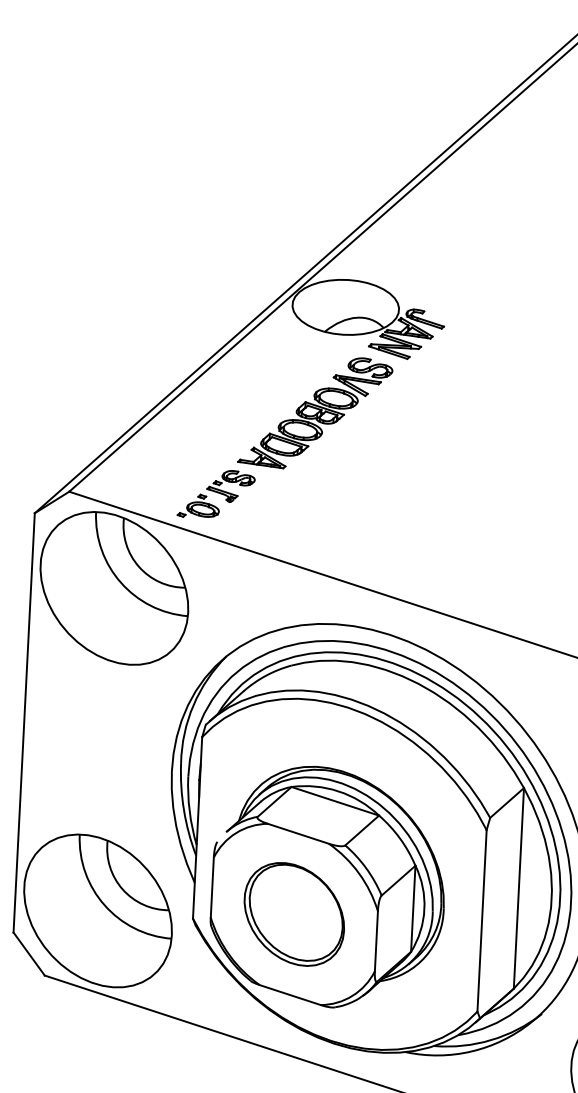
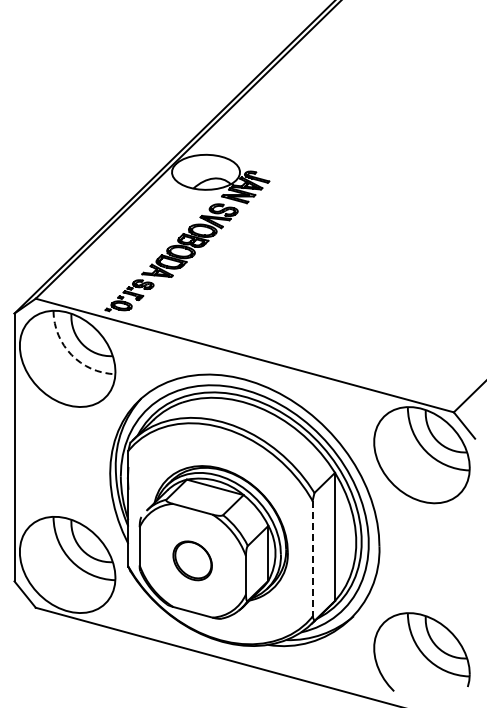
arc: (120, 583) -> (71, 355), solid -> dashed
part: (293, 913) -> (192, 560), size x0.6
line: (481, 920) -> (312, 558), solid -> dashed

